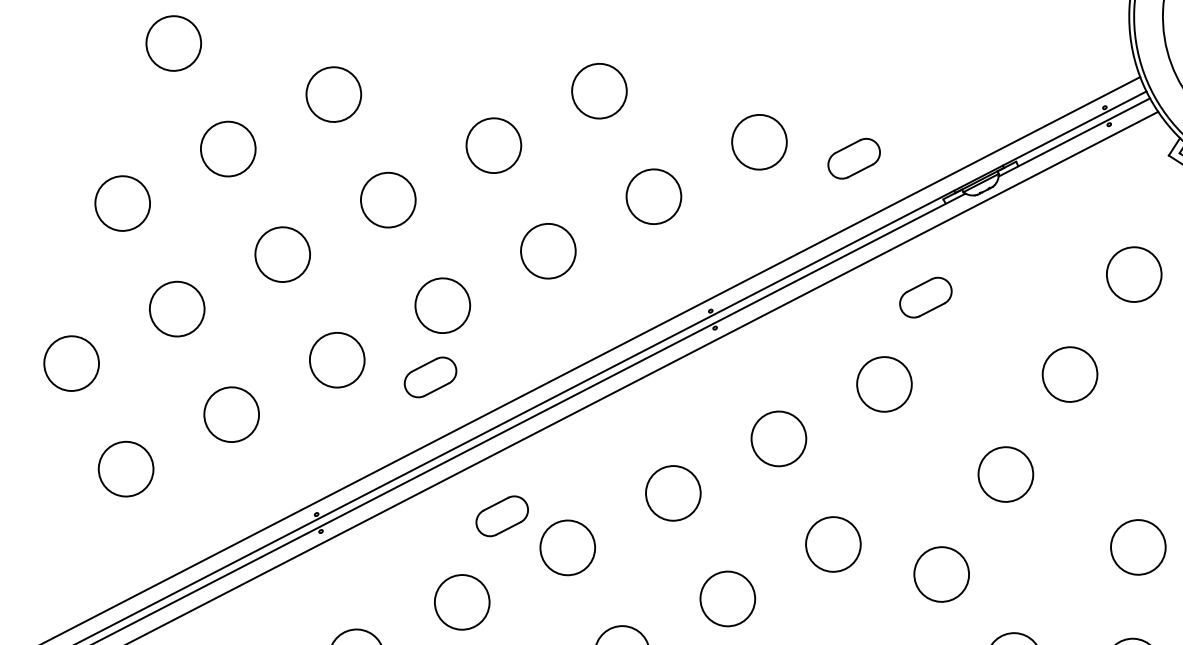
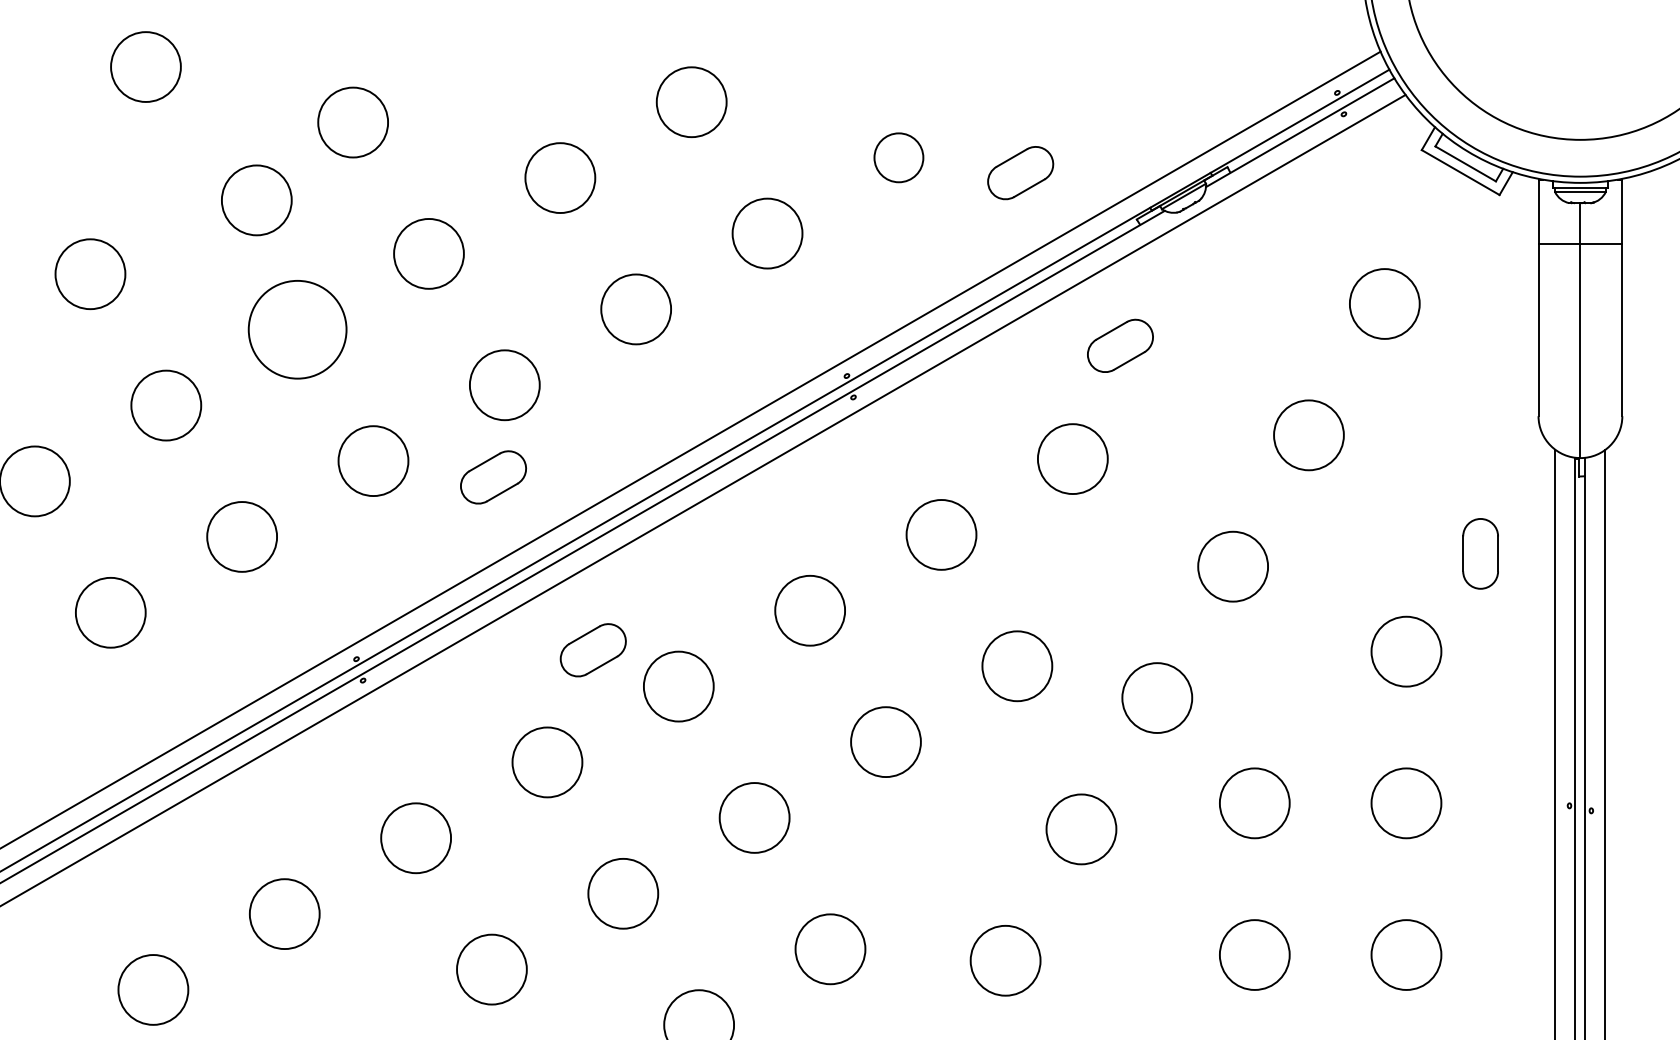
circle: (759, 142) -> (898, 157), size x0.7
circle: (228, 149) -> (256, 200), moved
circle: (282, 254) -> (297, 329), size x1.4

